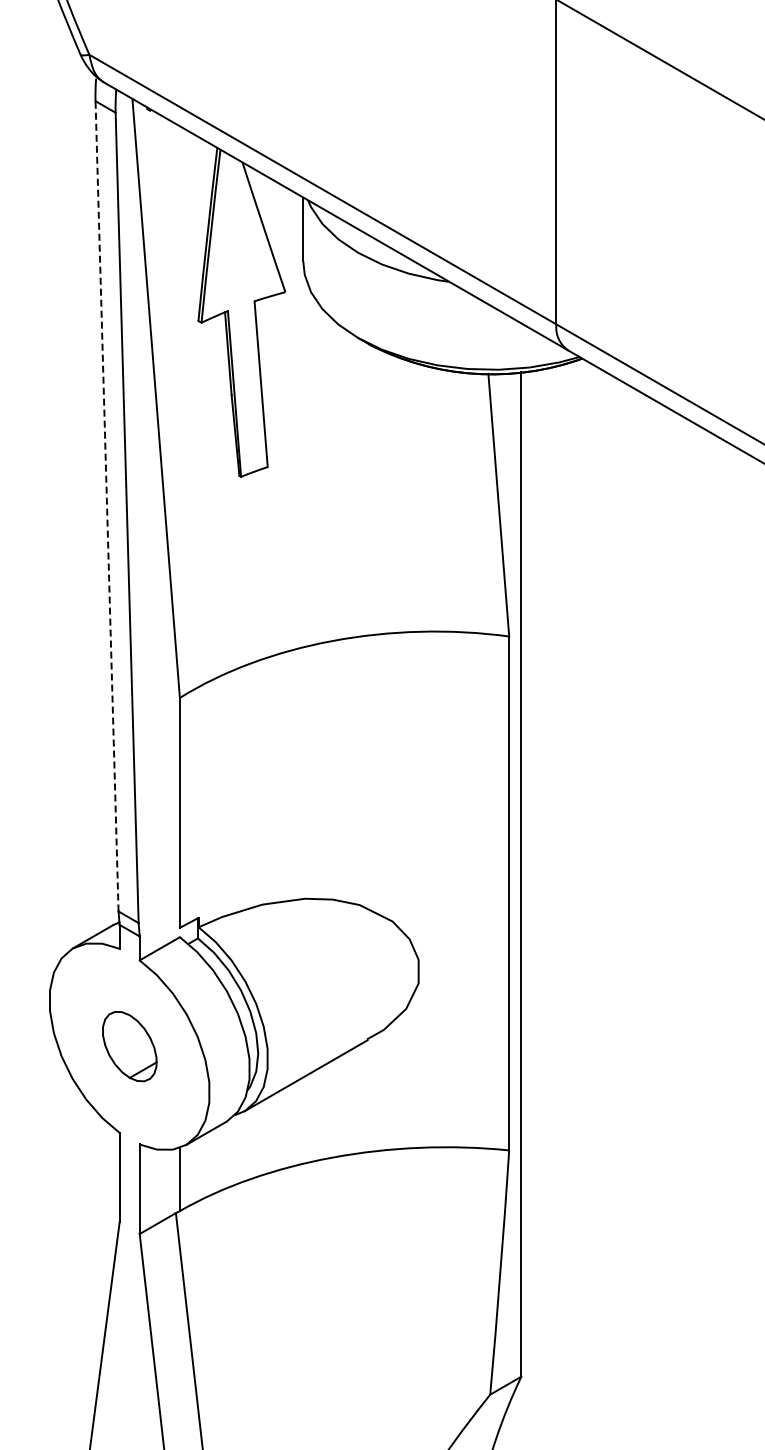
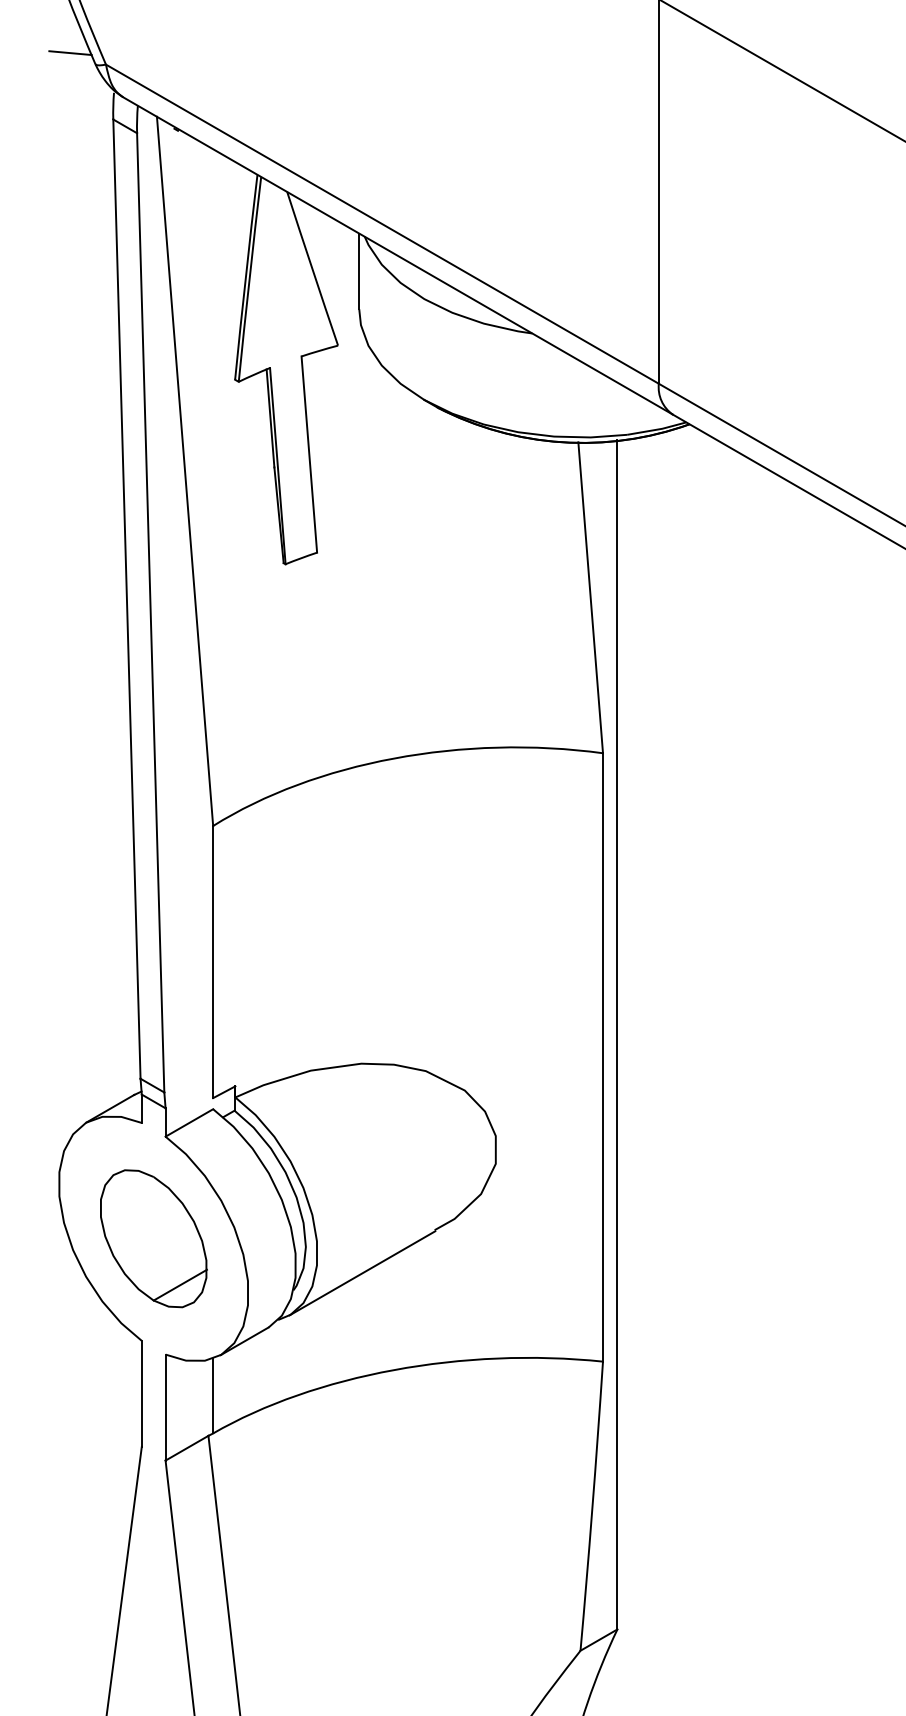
line: (59, 44) -> (70, 52), added
line: (107, 505) -> (127, 598), dashed -> solid
part: (129, 1046) -> (153, 1238), size x1.67

